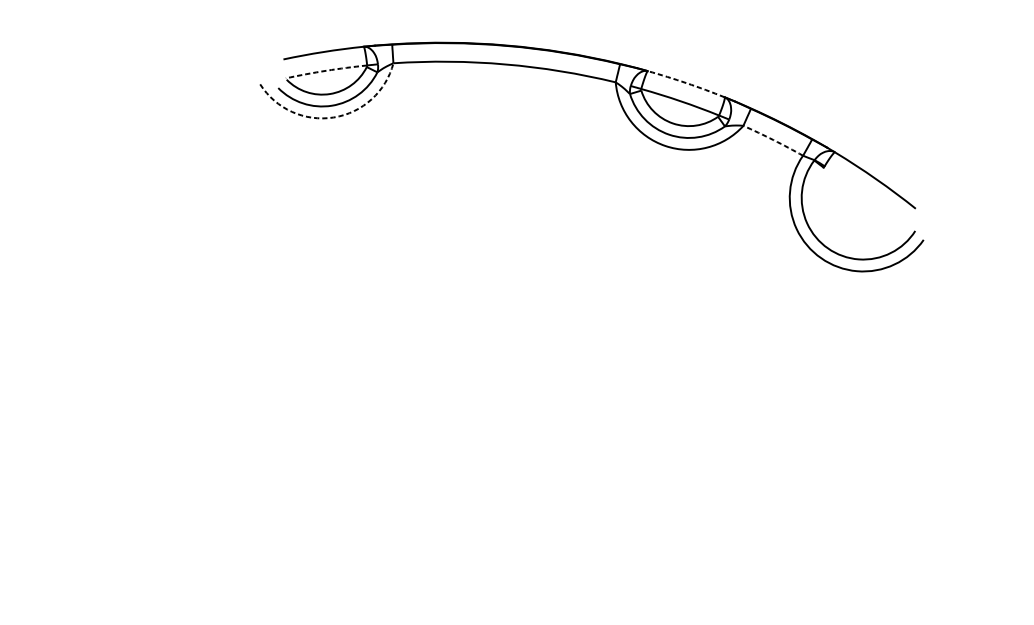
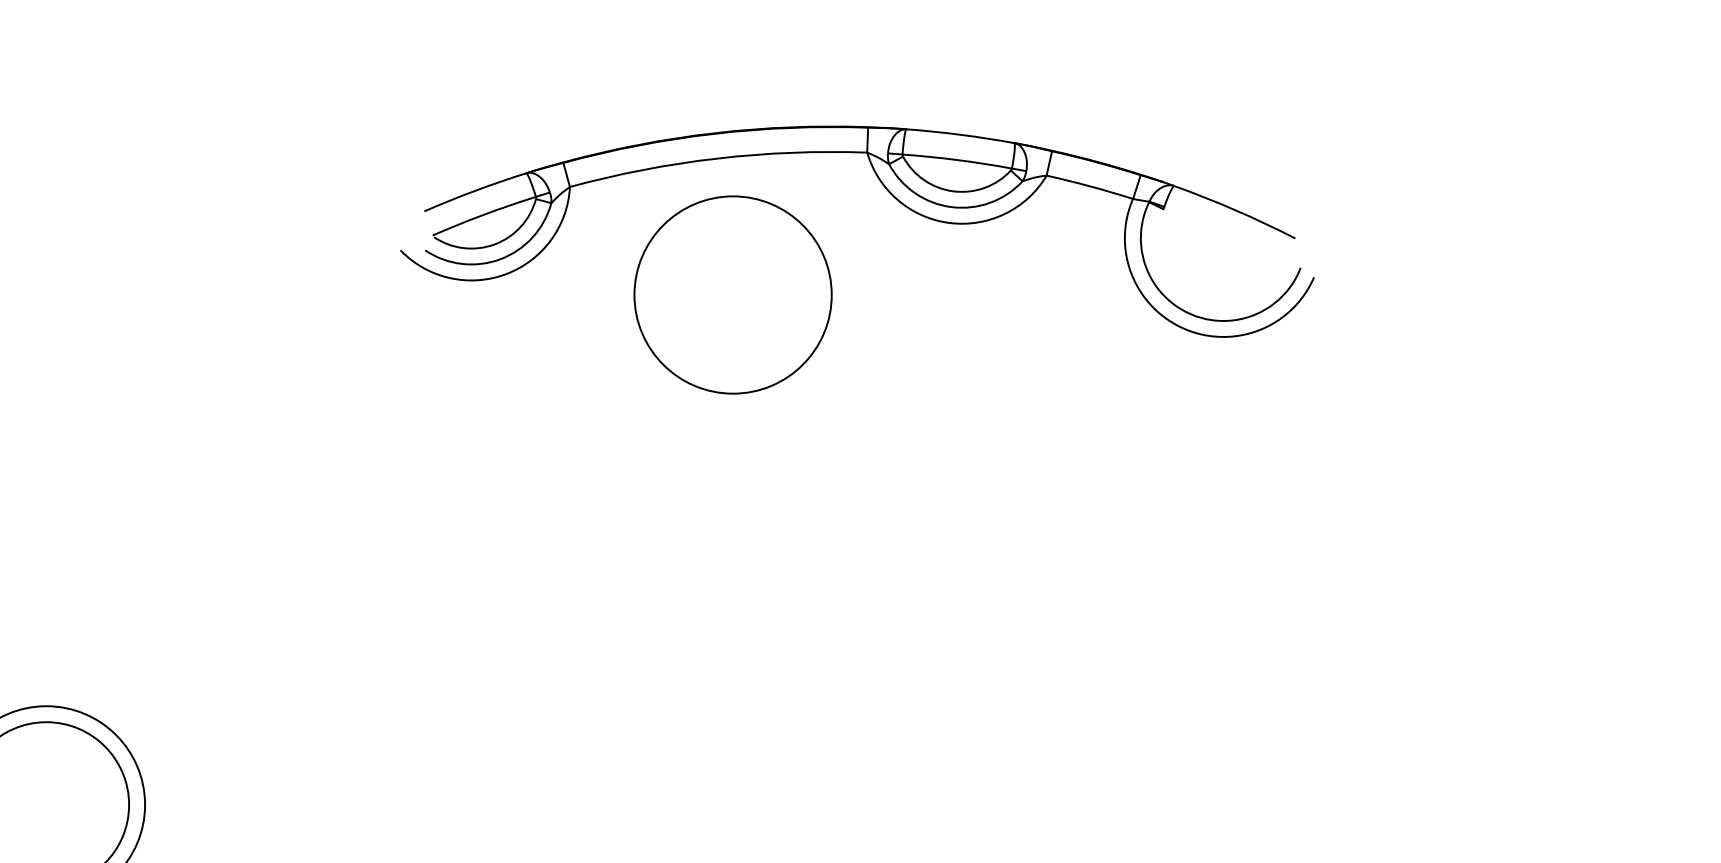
arc: (326, 70) -> (483, 214), dashed -> solid
arc: (686, 82) -> (960, 134), dashed -> solid
arc: (334, 117) -> (506, 274), dashed -> solid
arc: (773, 140) -> (1090, 186), dashed -> solid
circle: (496, 165) -> (732, 294), added

